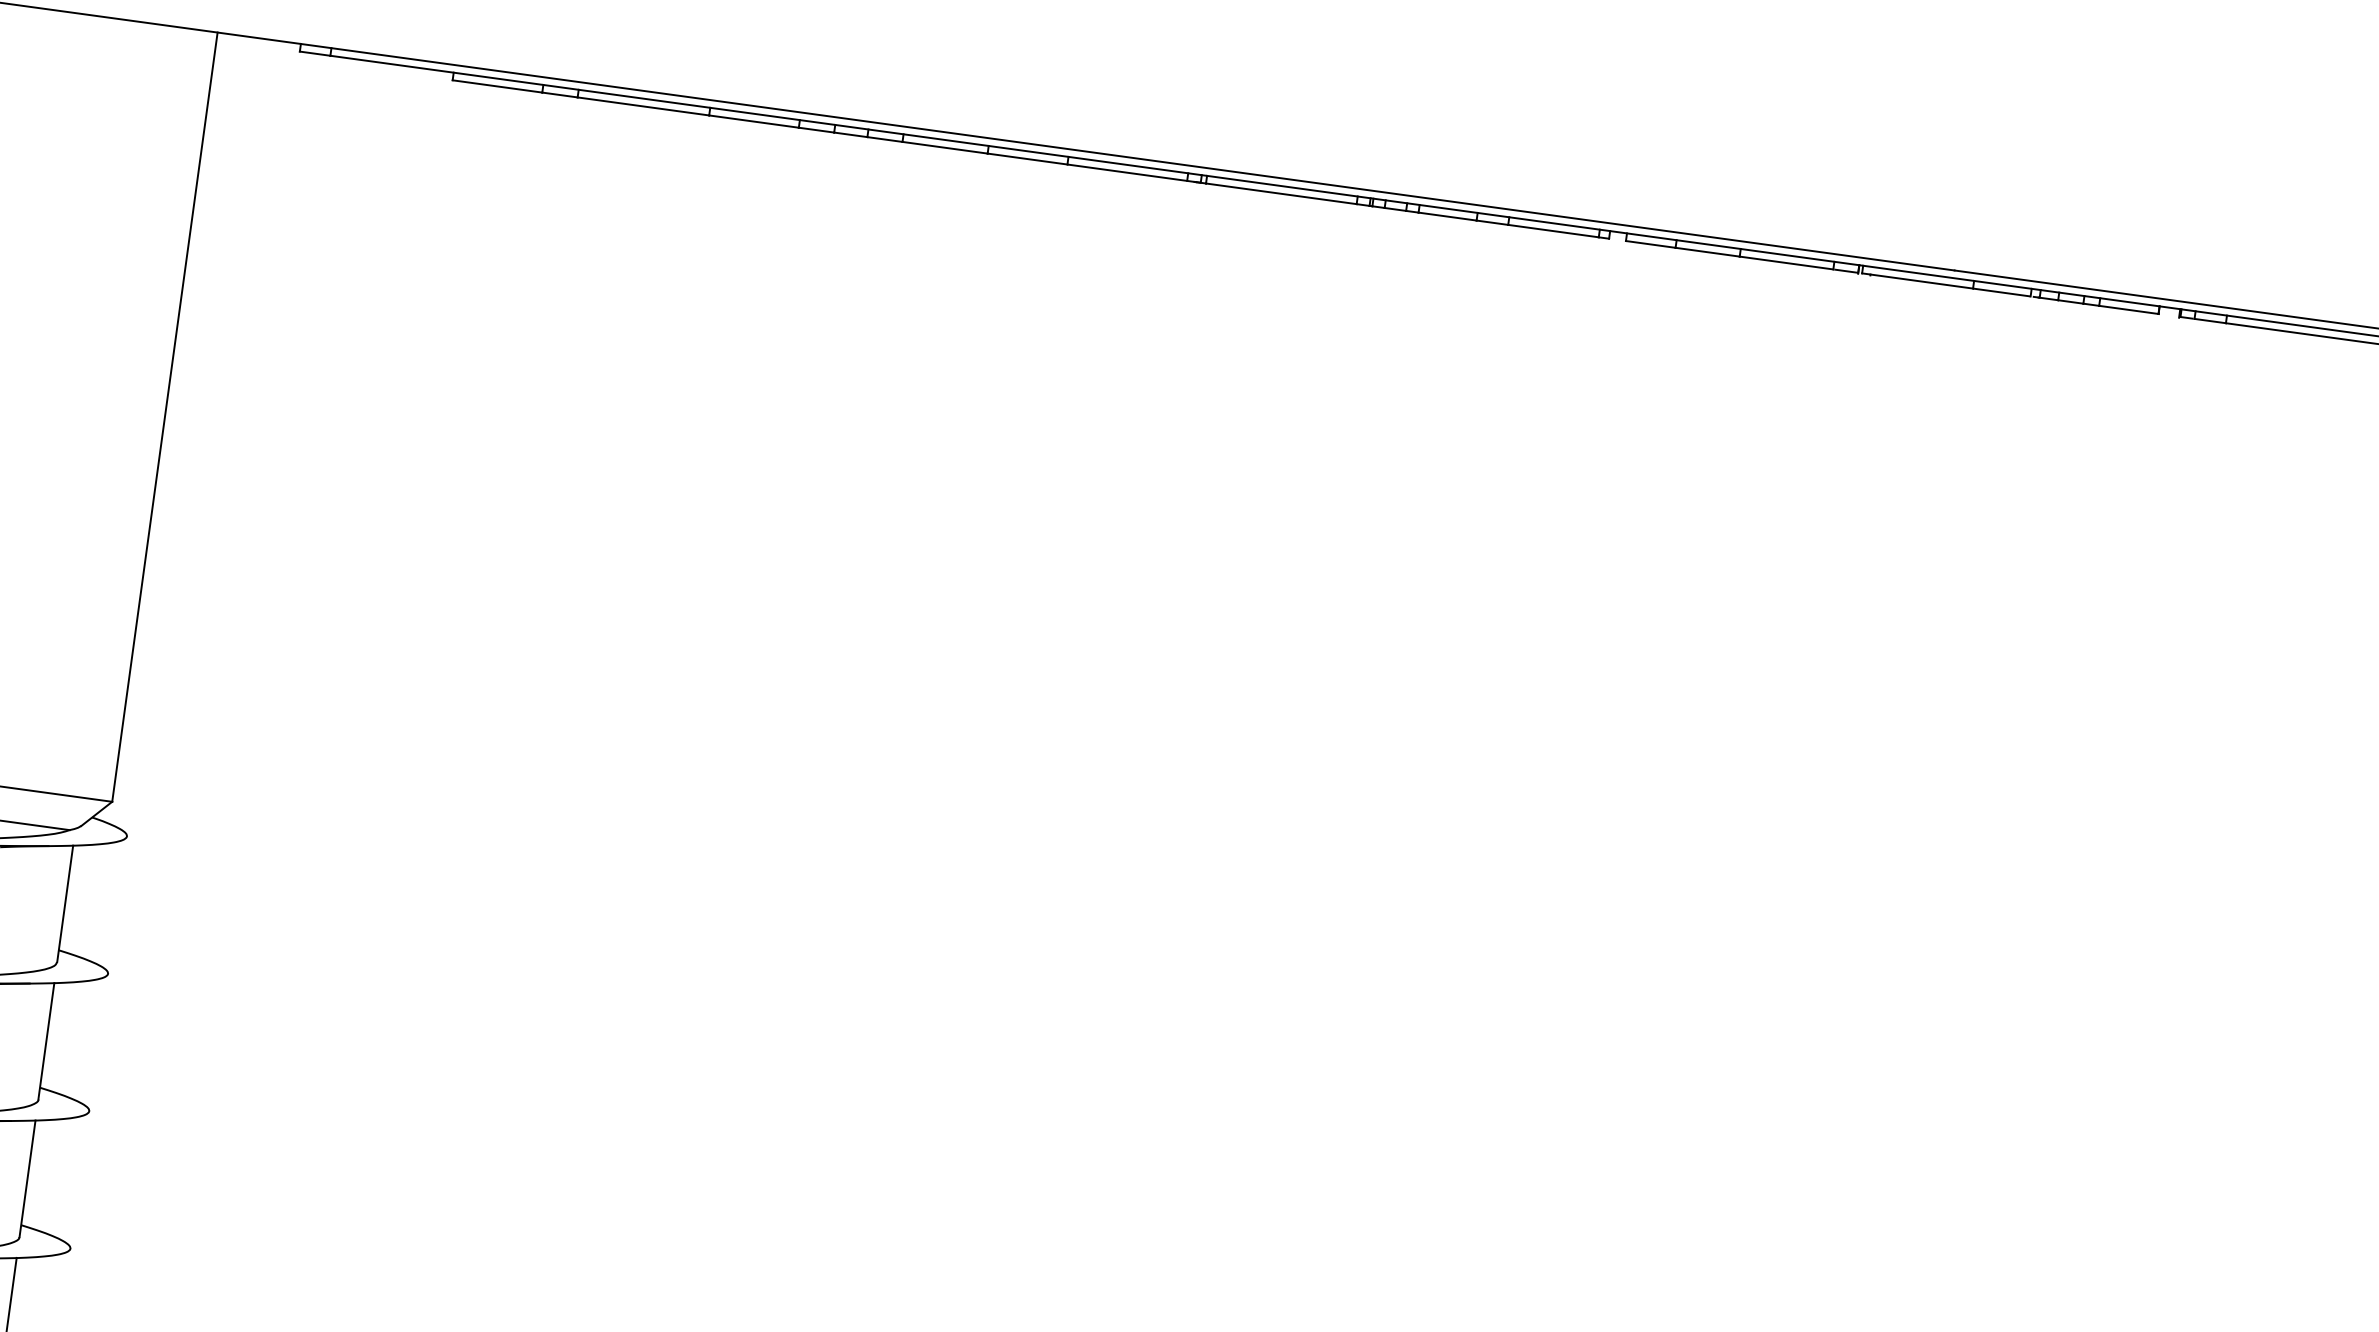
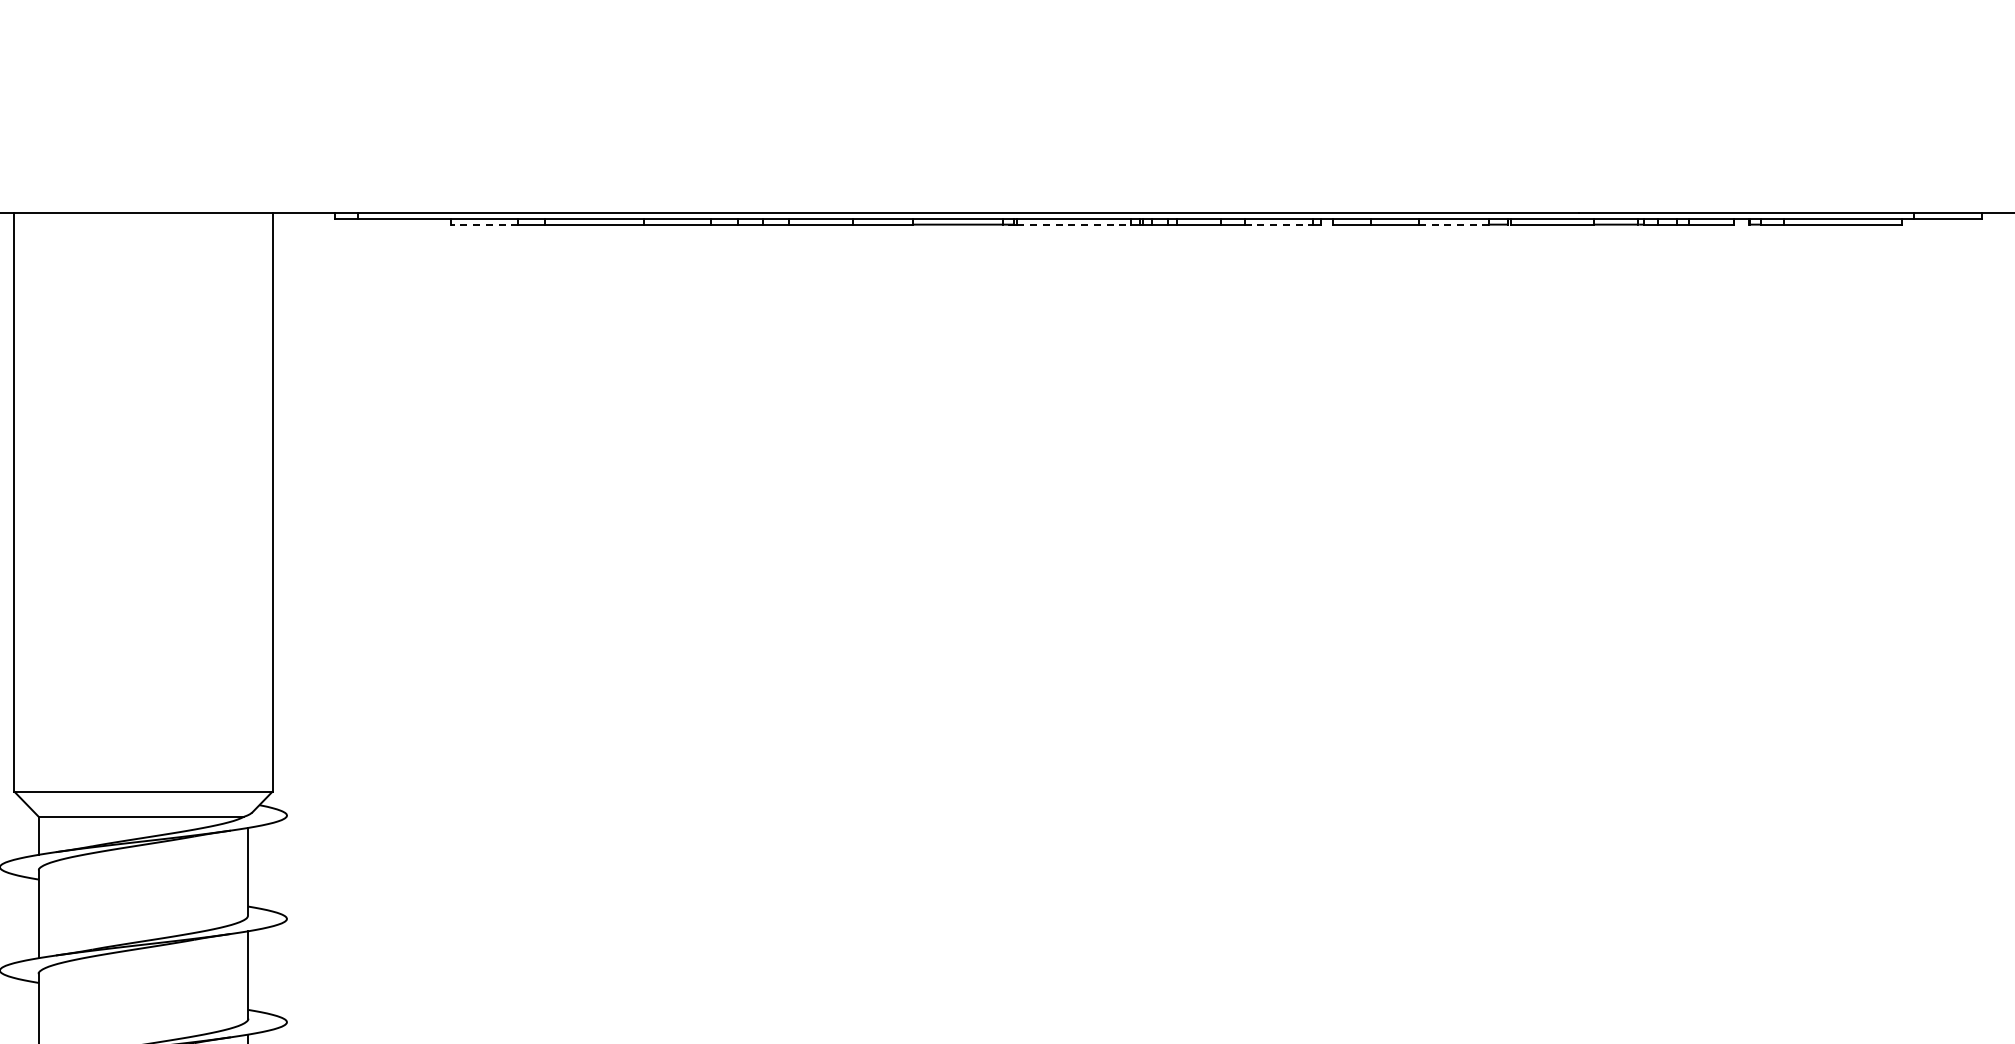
line: (497, 86) -> (484, 224), solid -> dashed
line: (1281, 193) -> (1074, 224), solid -> dashed
line: (1554, 231) -> (1279, 224), solid -> dashed
line: (1787, 262) -> (1454, 224), solid -> dashed

